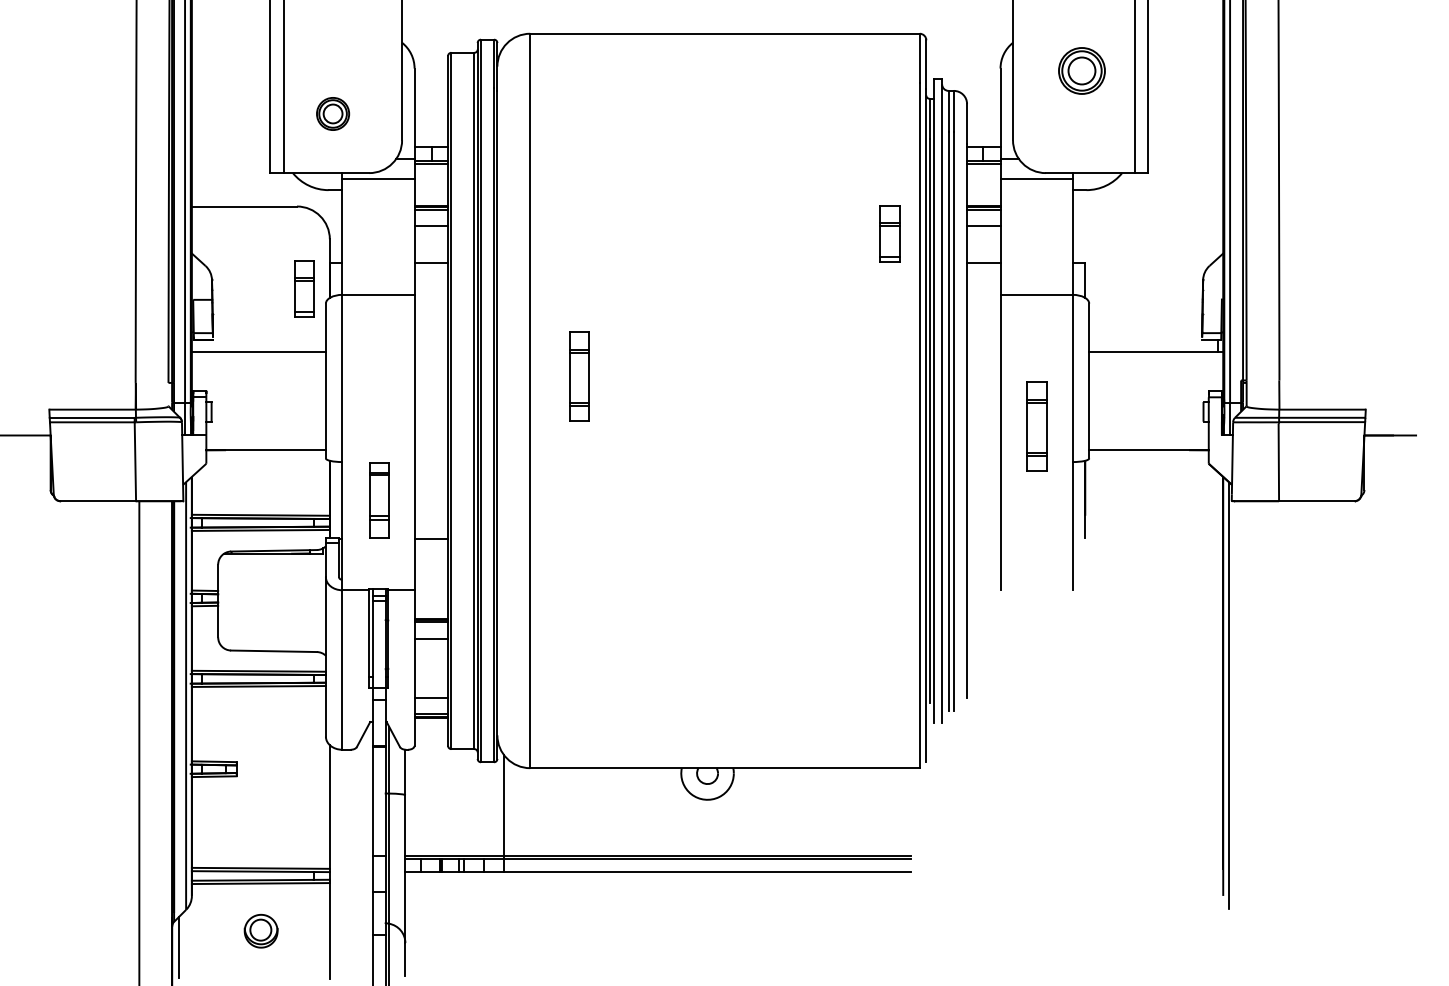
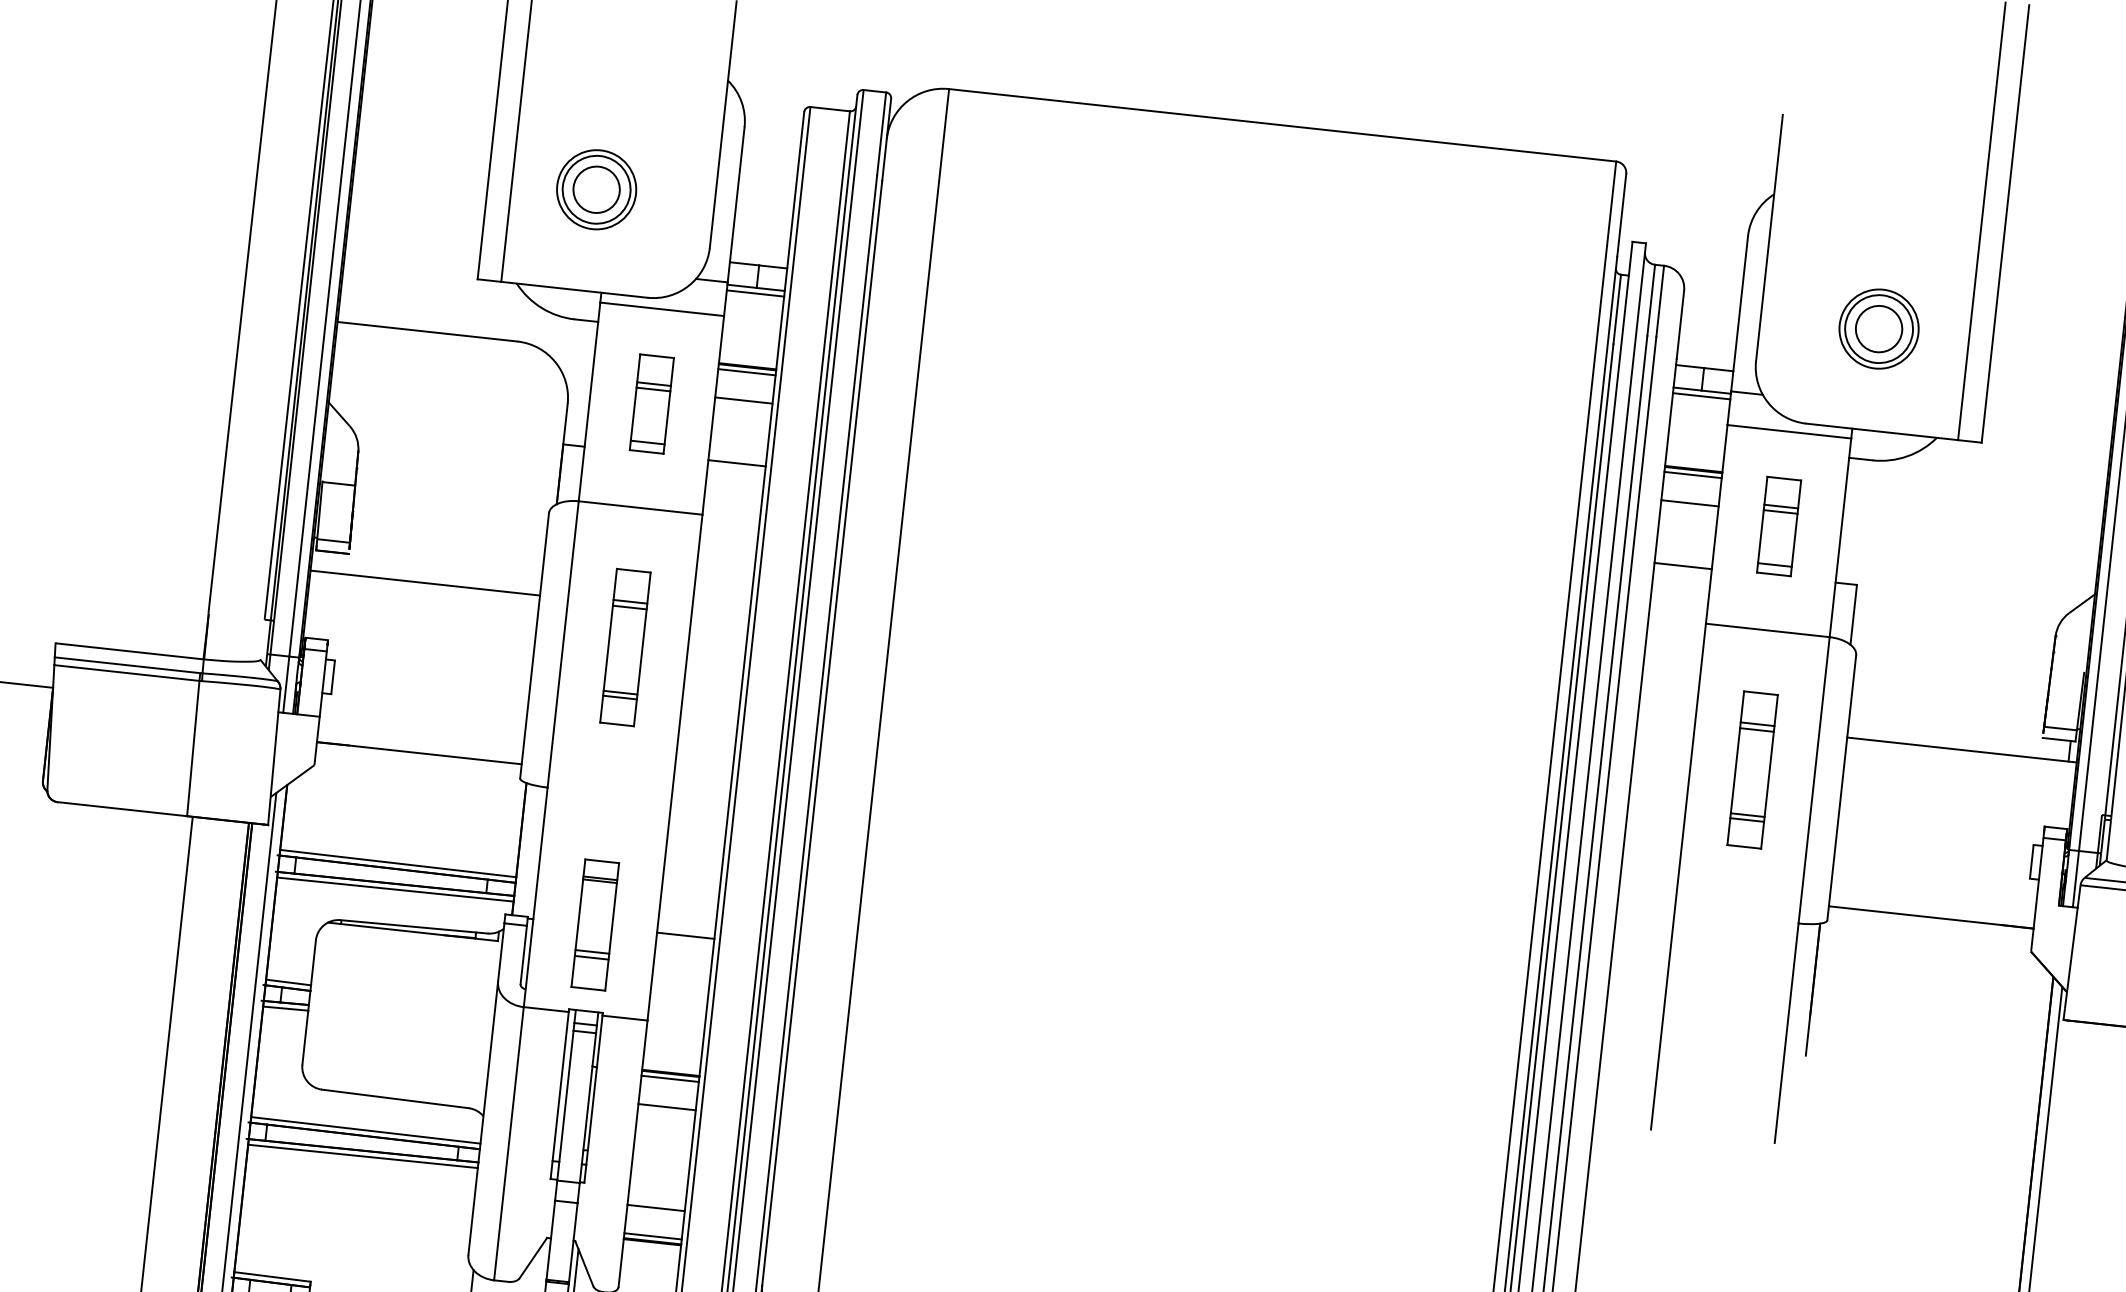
part: (1081, 70) -> (1878, 328), moved
part: (332, 113) -> (595, 188), size x1.43
part: (889, 233) -> (1778, 525), moved
part: (304, 288) -> (652, 402), moved
part: (579, 376) -> (625, 647), moved
part: (1036, 426) -> (1752, 770), moved
part: (379, 500) -> (595, 925), moved

